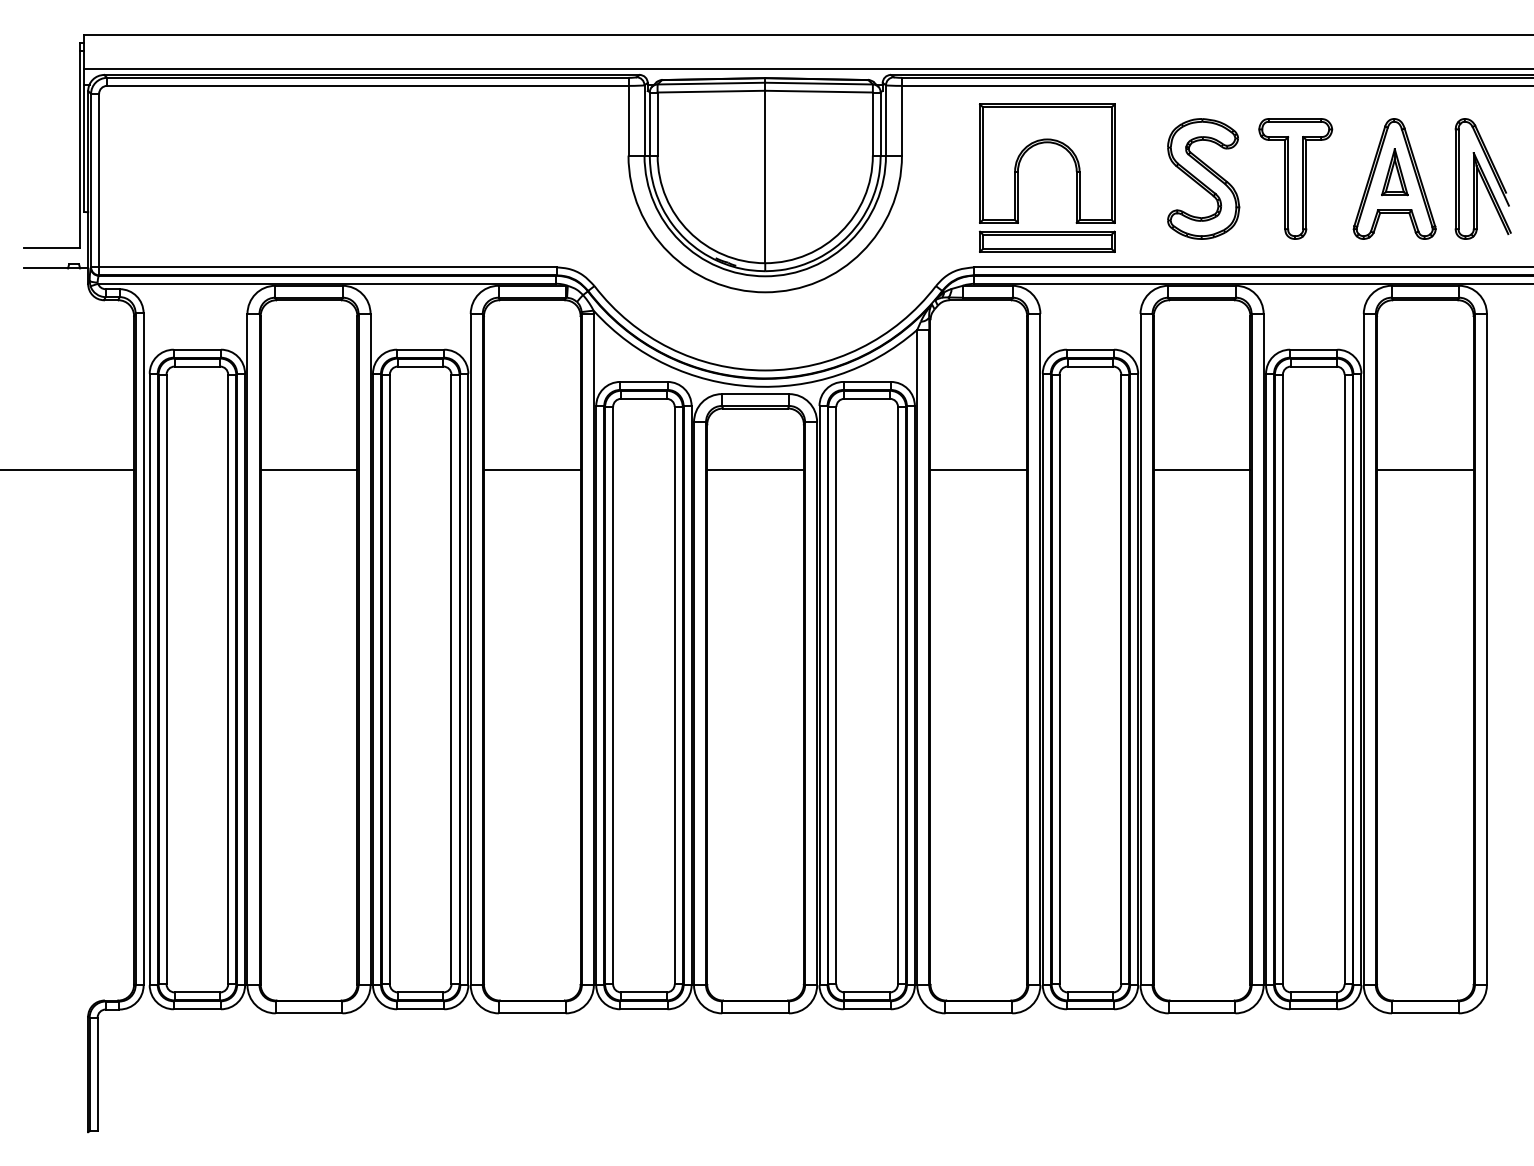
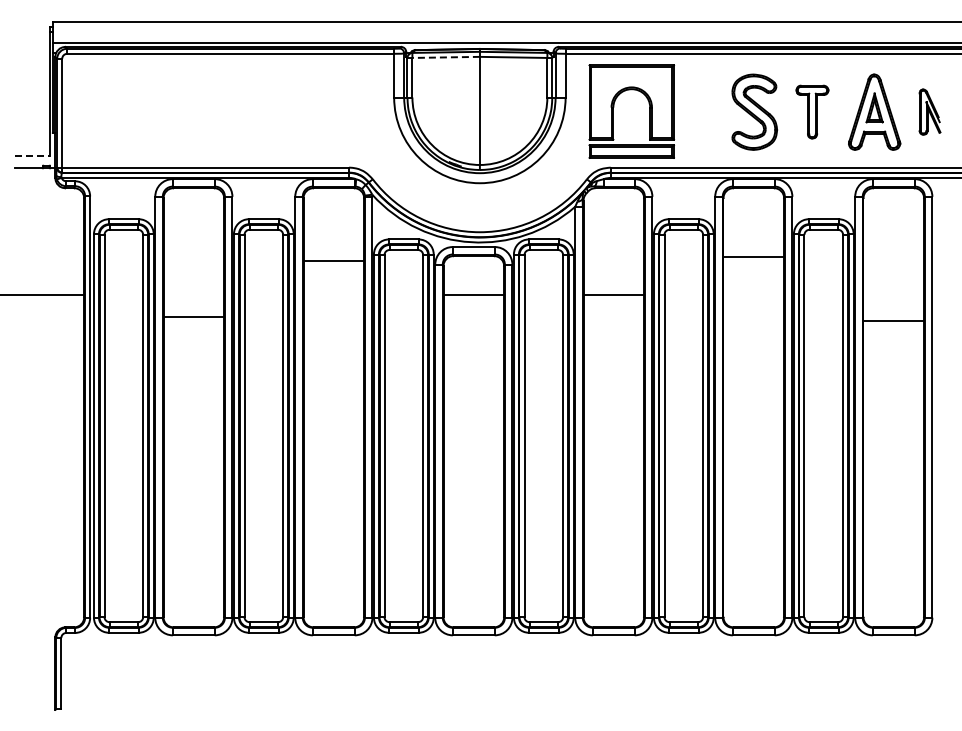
line: (711, 91) -> (446, 57), solid -> dashed
part: (1019, 171) -> (614, 107), moved
part: (1295, 177) -> (812, 111), size x0.7
part: (1482, 177) -> (929, 111), size x0.6
line: (51, 248) -> (32, 155), solid -> dashed
line: (308, 469) -> (193, 316), moved
line: (531, 469) -> (333, 260), moved
line: (1201, 469) -> (753, 256), moved
line: (1424, 469) -> (893, 320), moved

